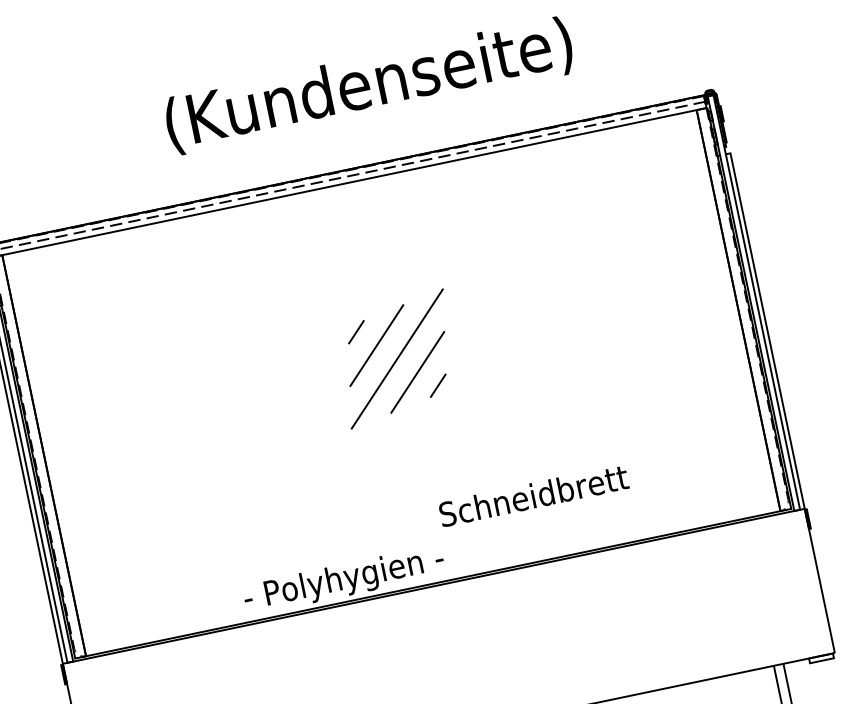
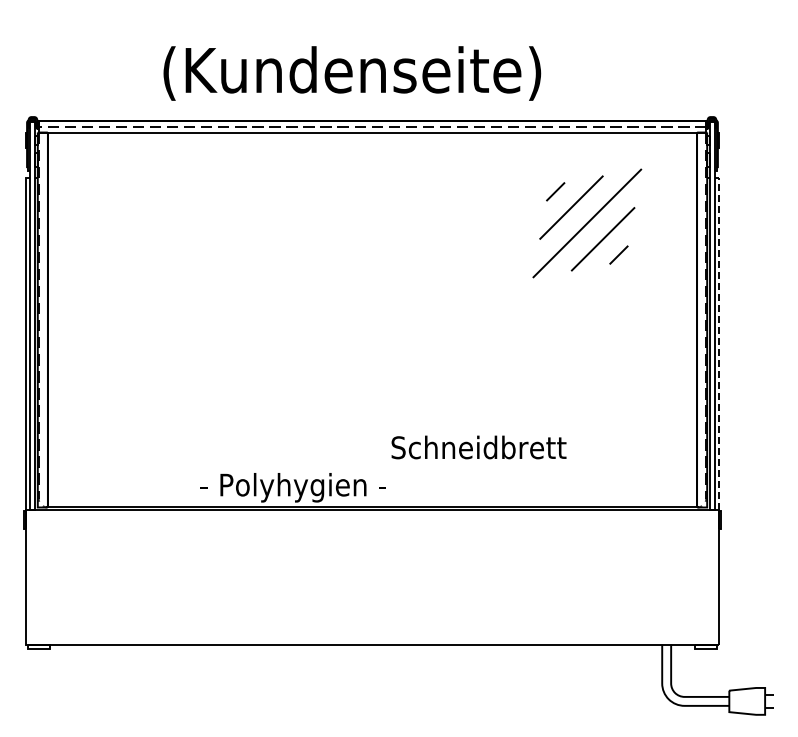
text: (369, 85) -> (352, 73), moved
line: (767, 327) -> (719, 340), solid -> dashed
part: (397, 359) -> (587, 223), moved

